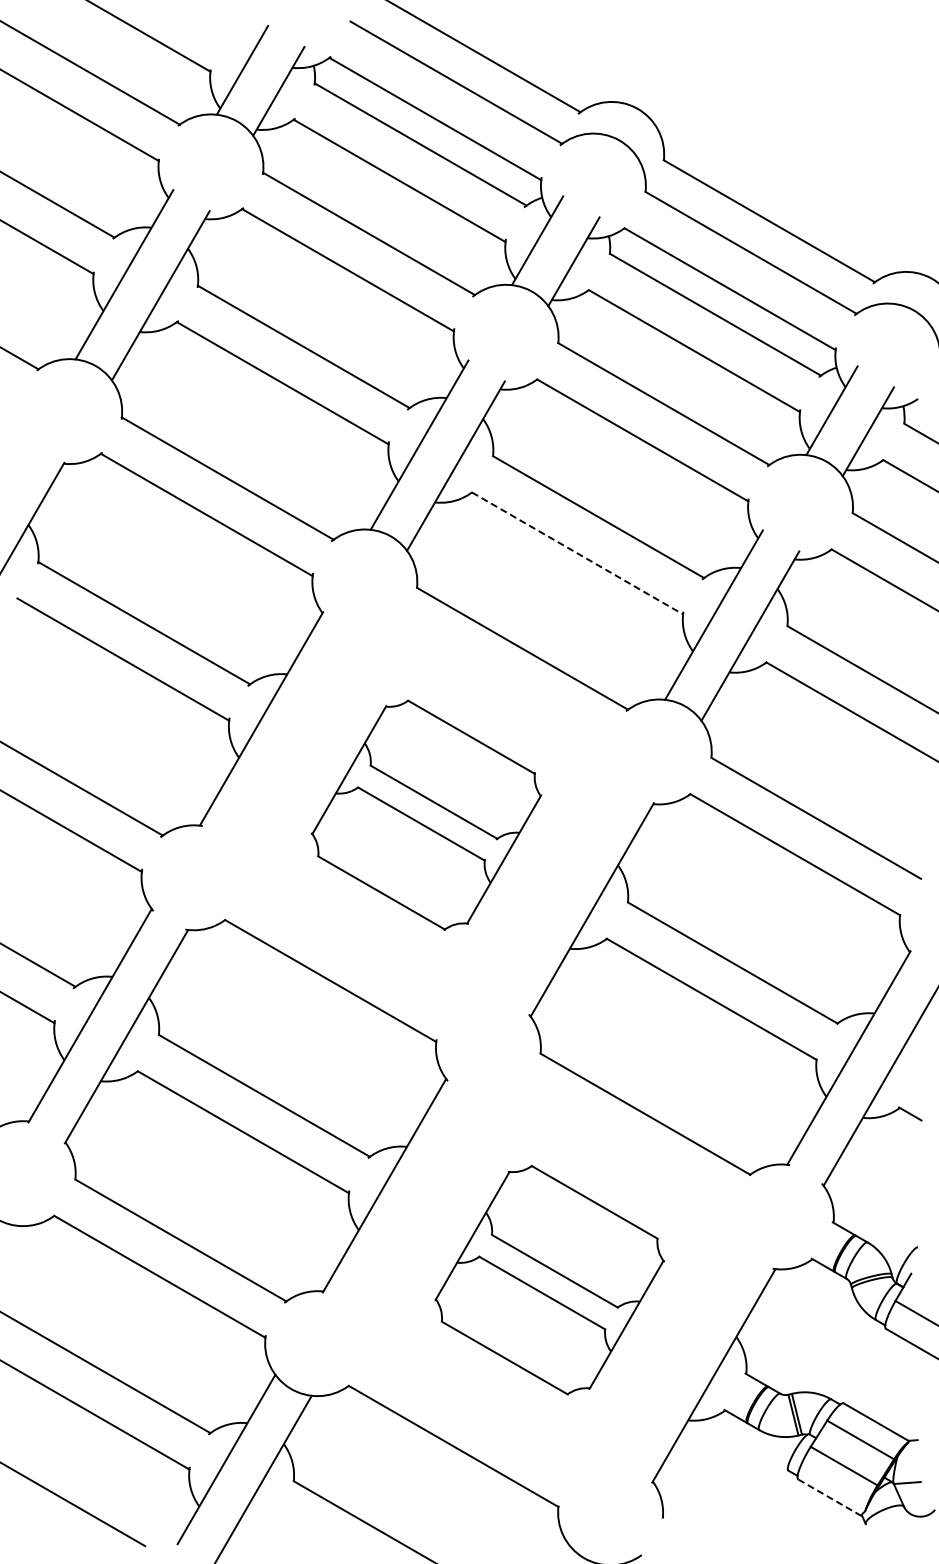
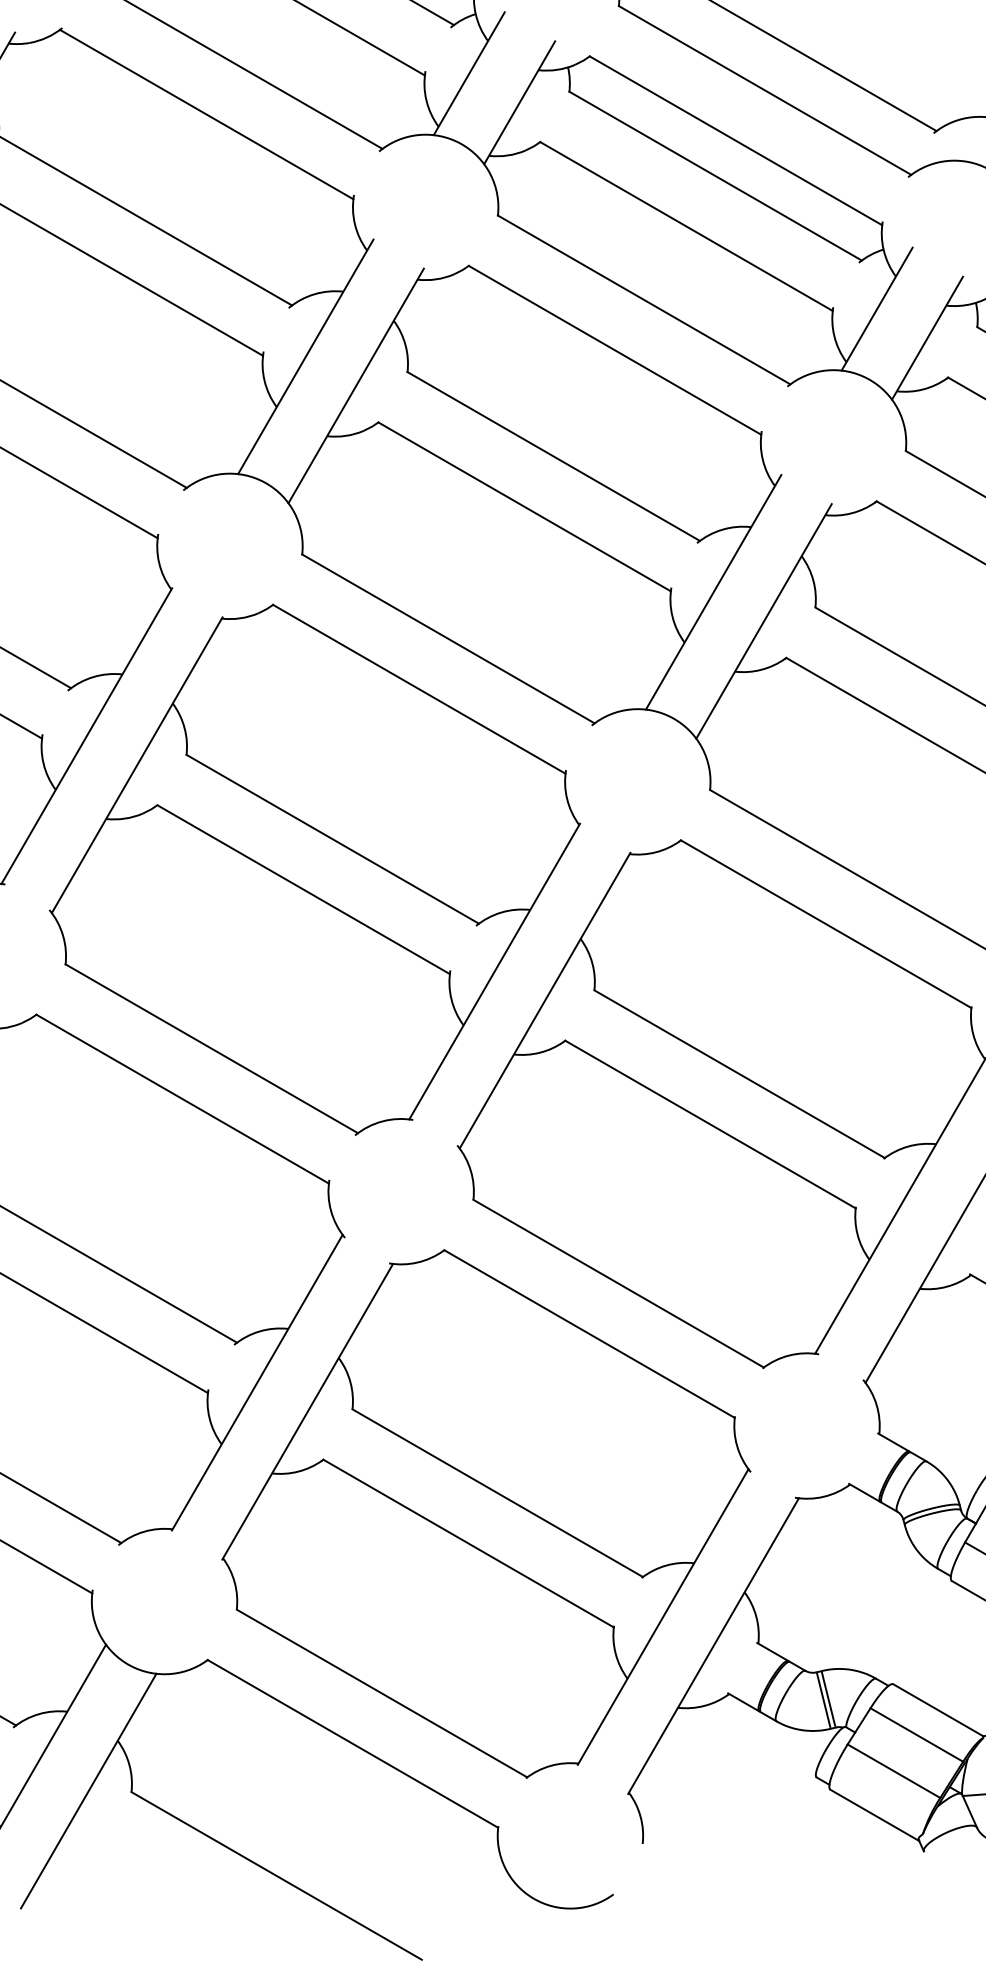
line: (577, 553) -> (524, 506), dashed -> solid
part: (426, 815) -> (315, 869), size x1.67
part: (549, 1279) -> (485, 1512), size x1.67
line: (830, 1498) -> (875, 1816), dashed -> solid

